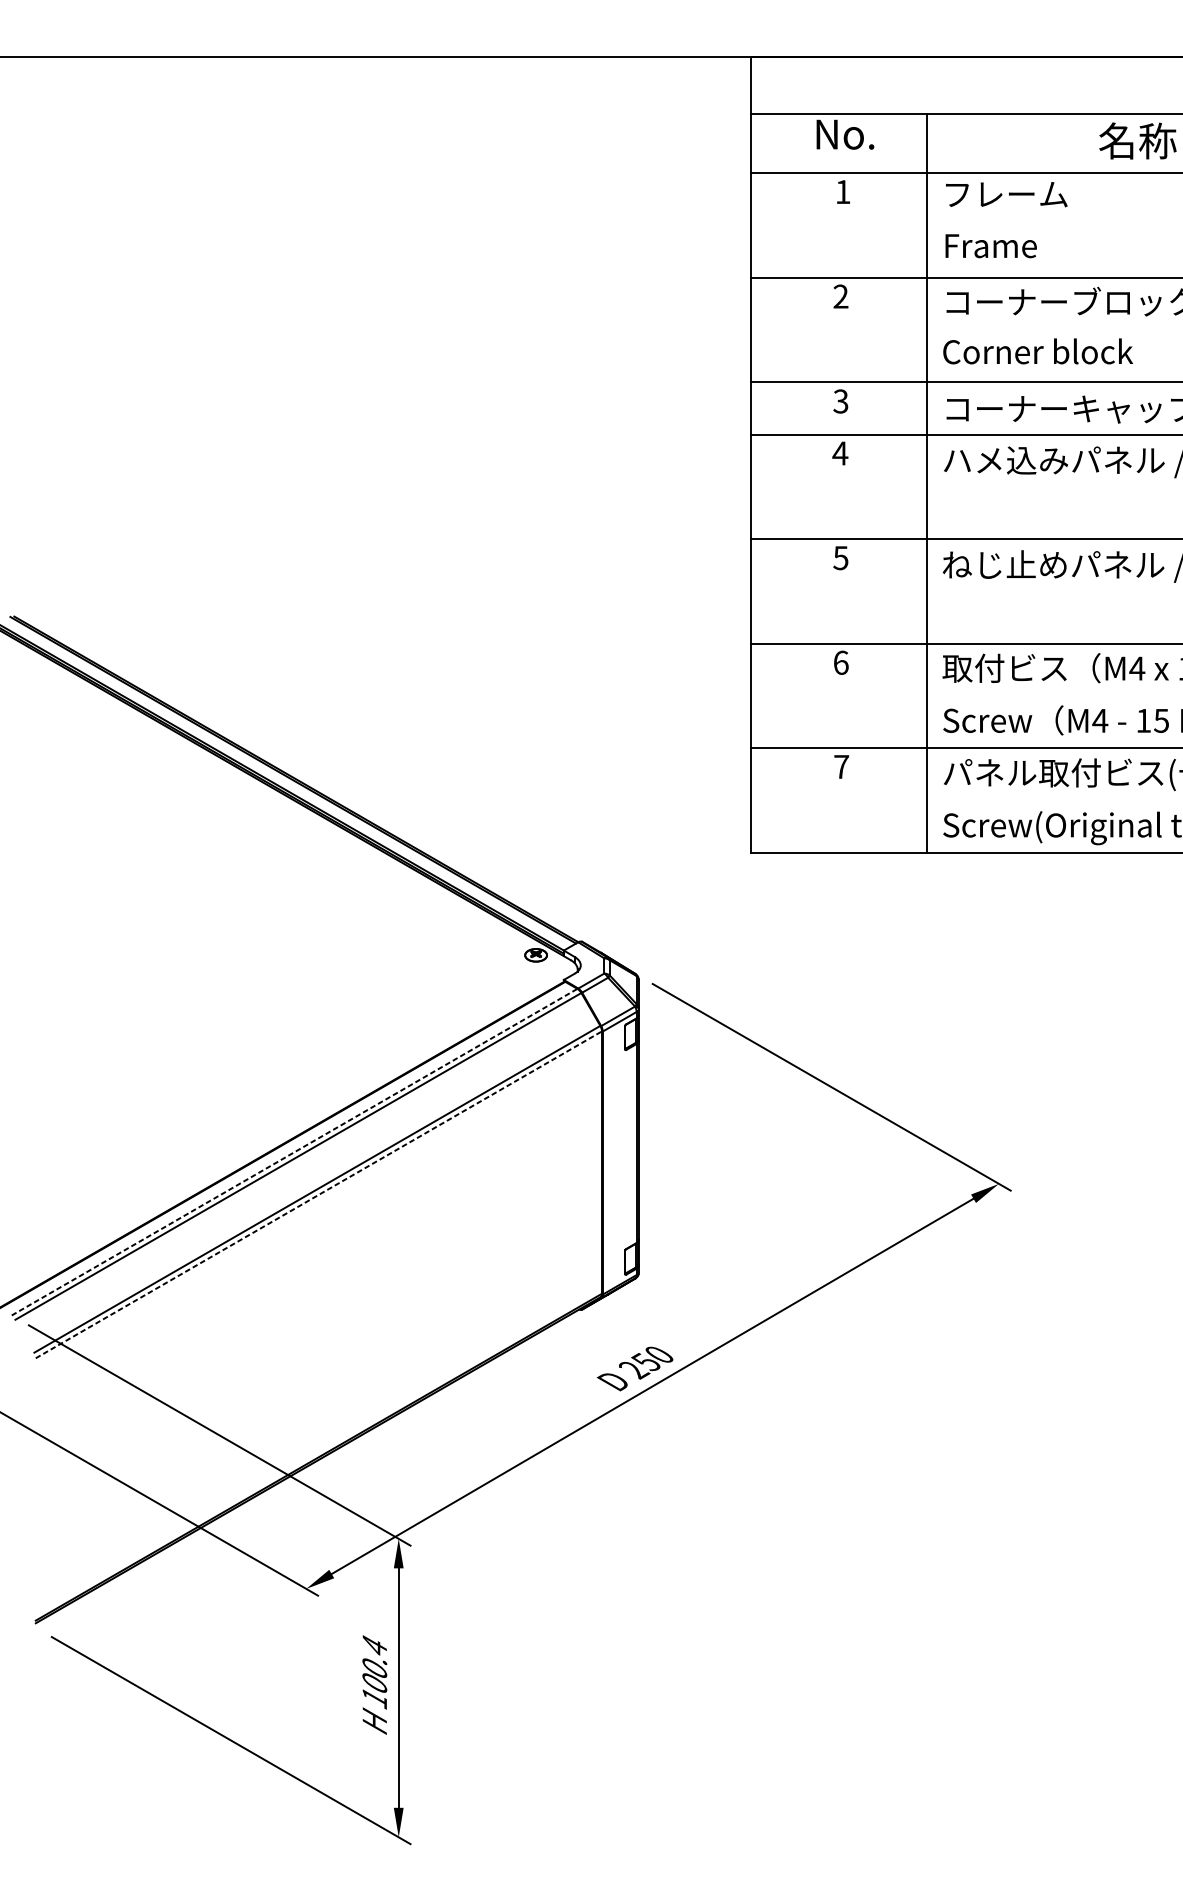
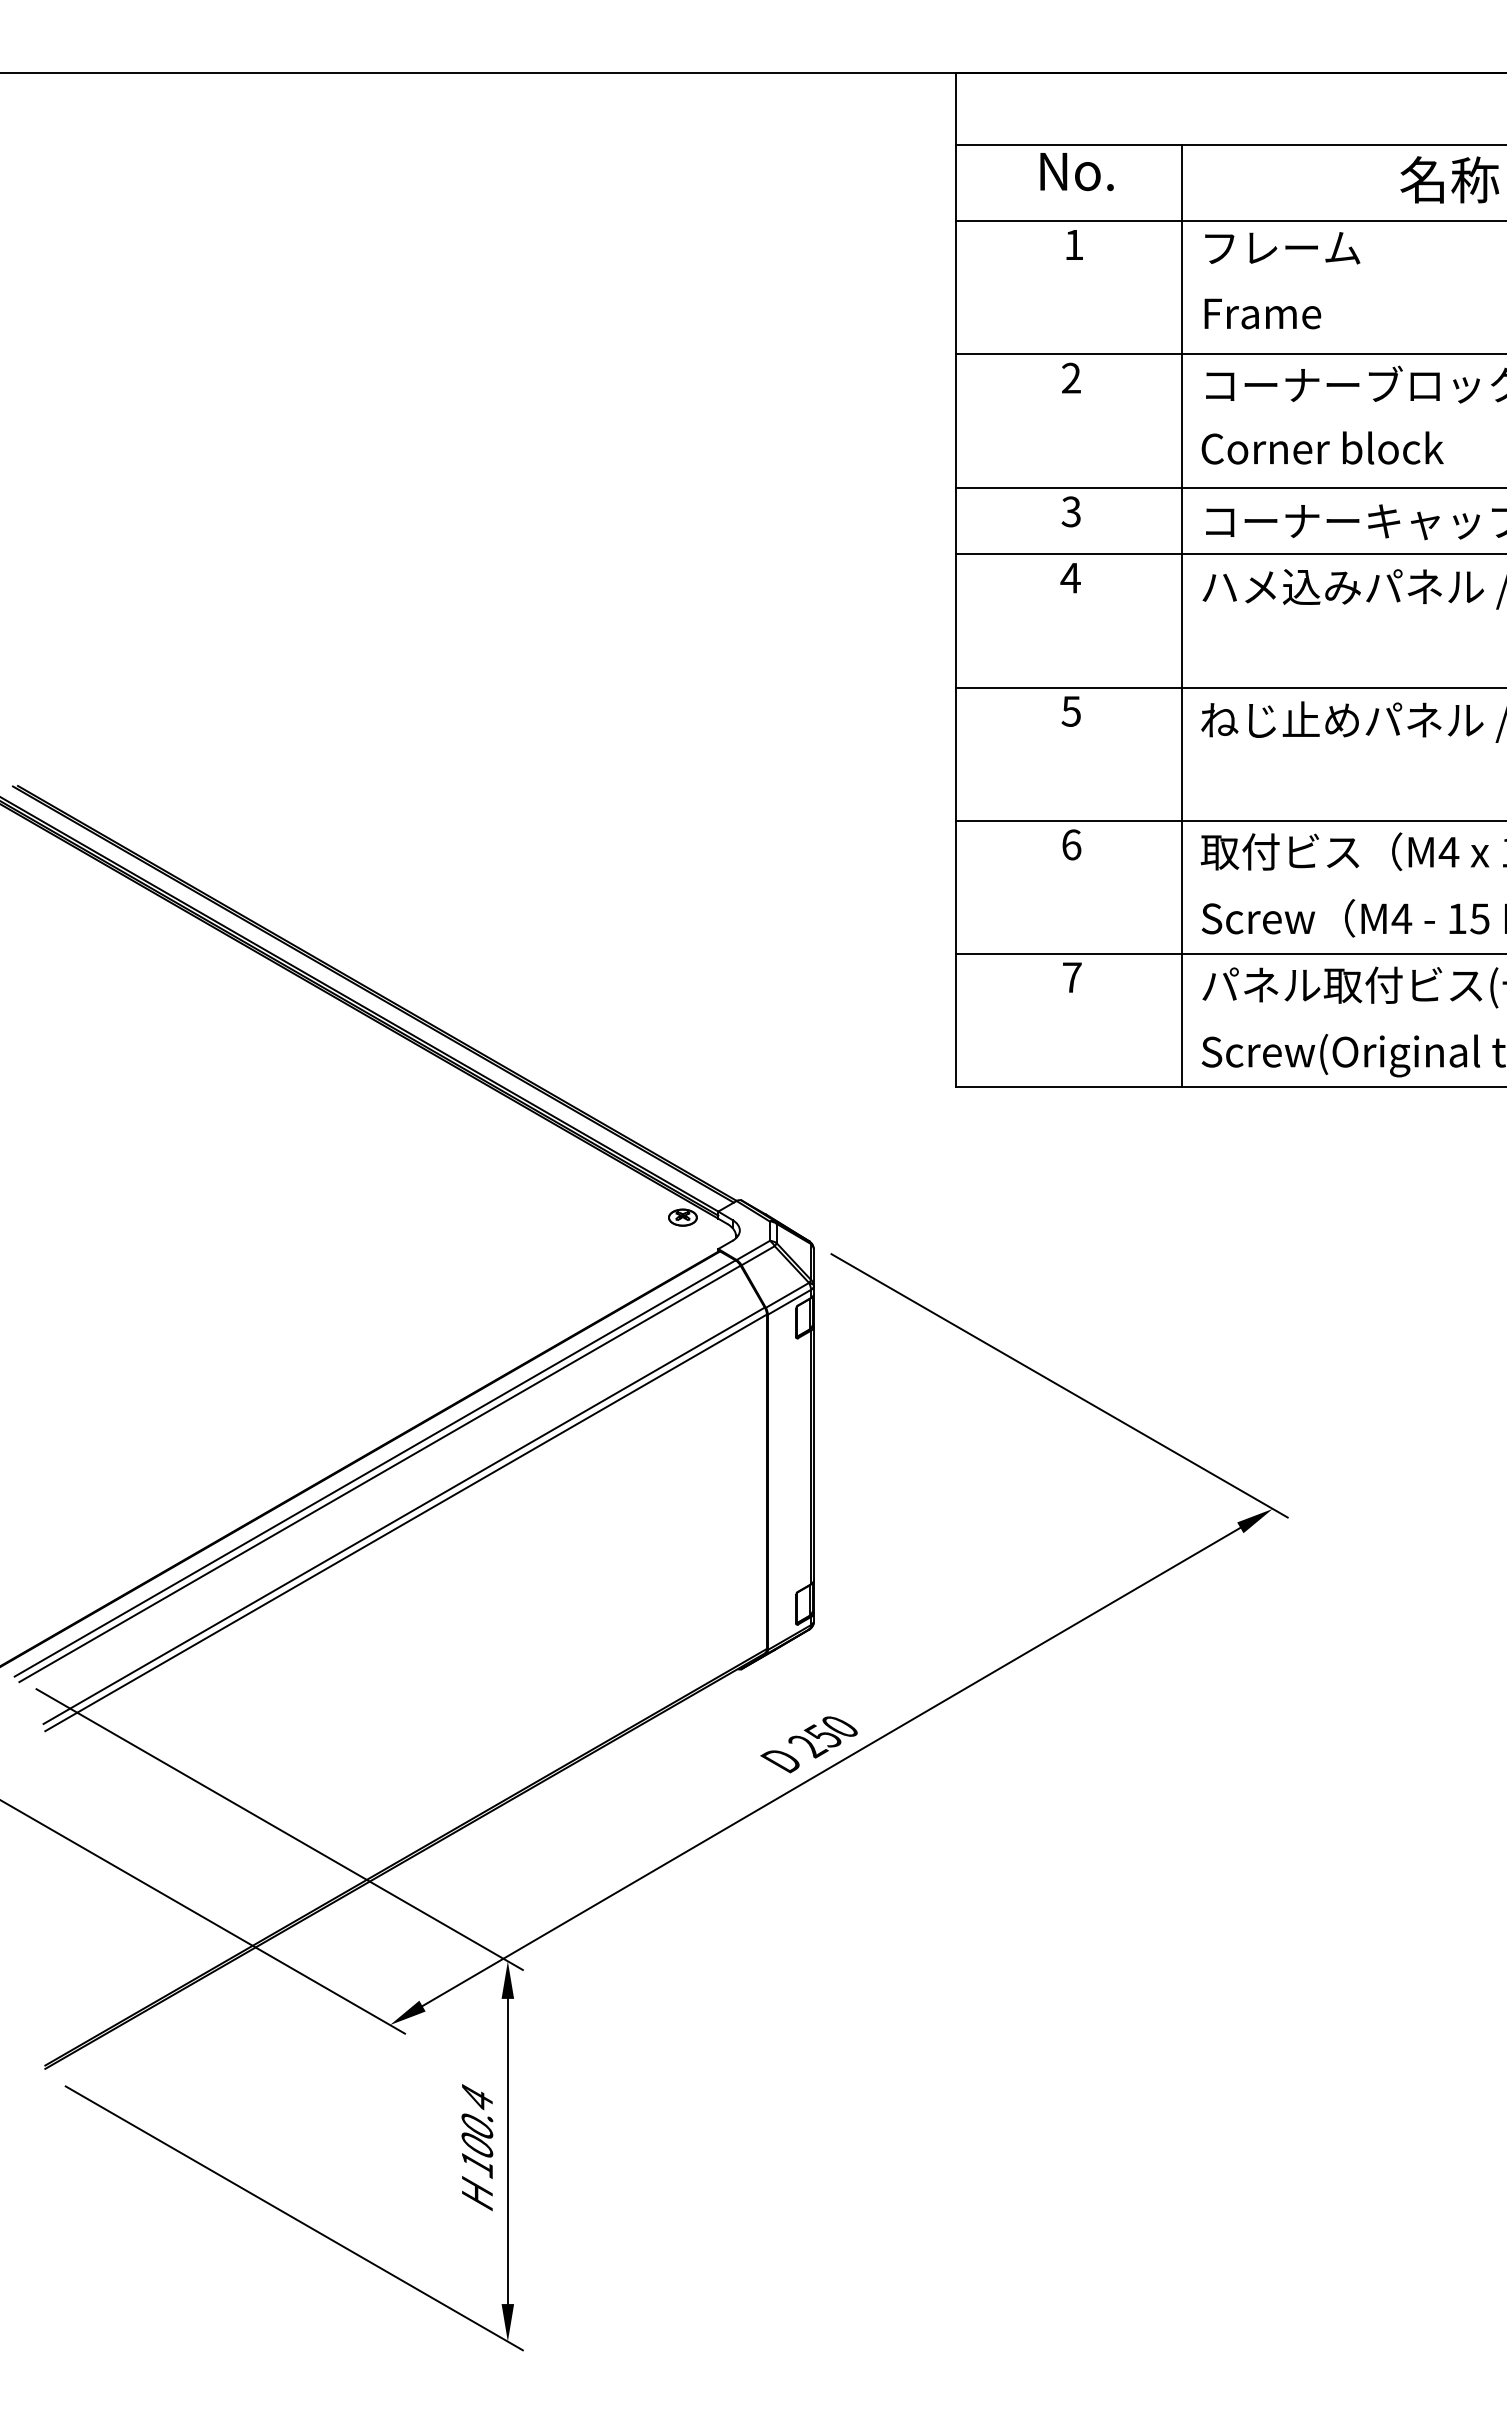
line: (294, 1152) -> (375, 1468), dashed -> solid
line: (319, 1194) -> (406, 1522), dashed -> solid

